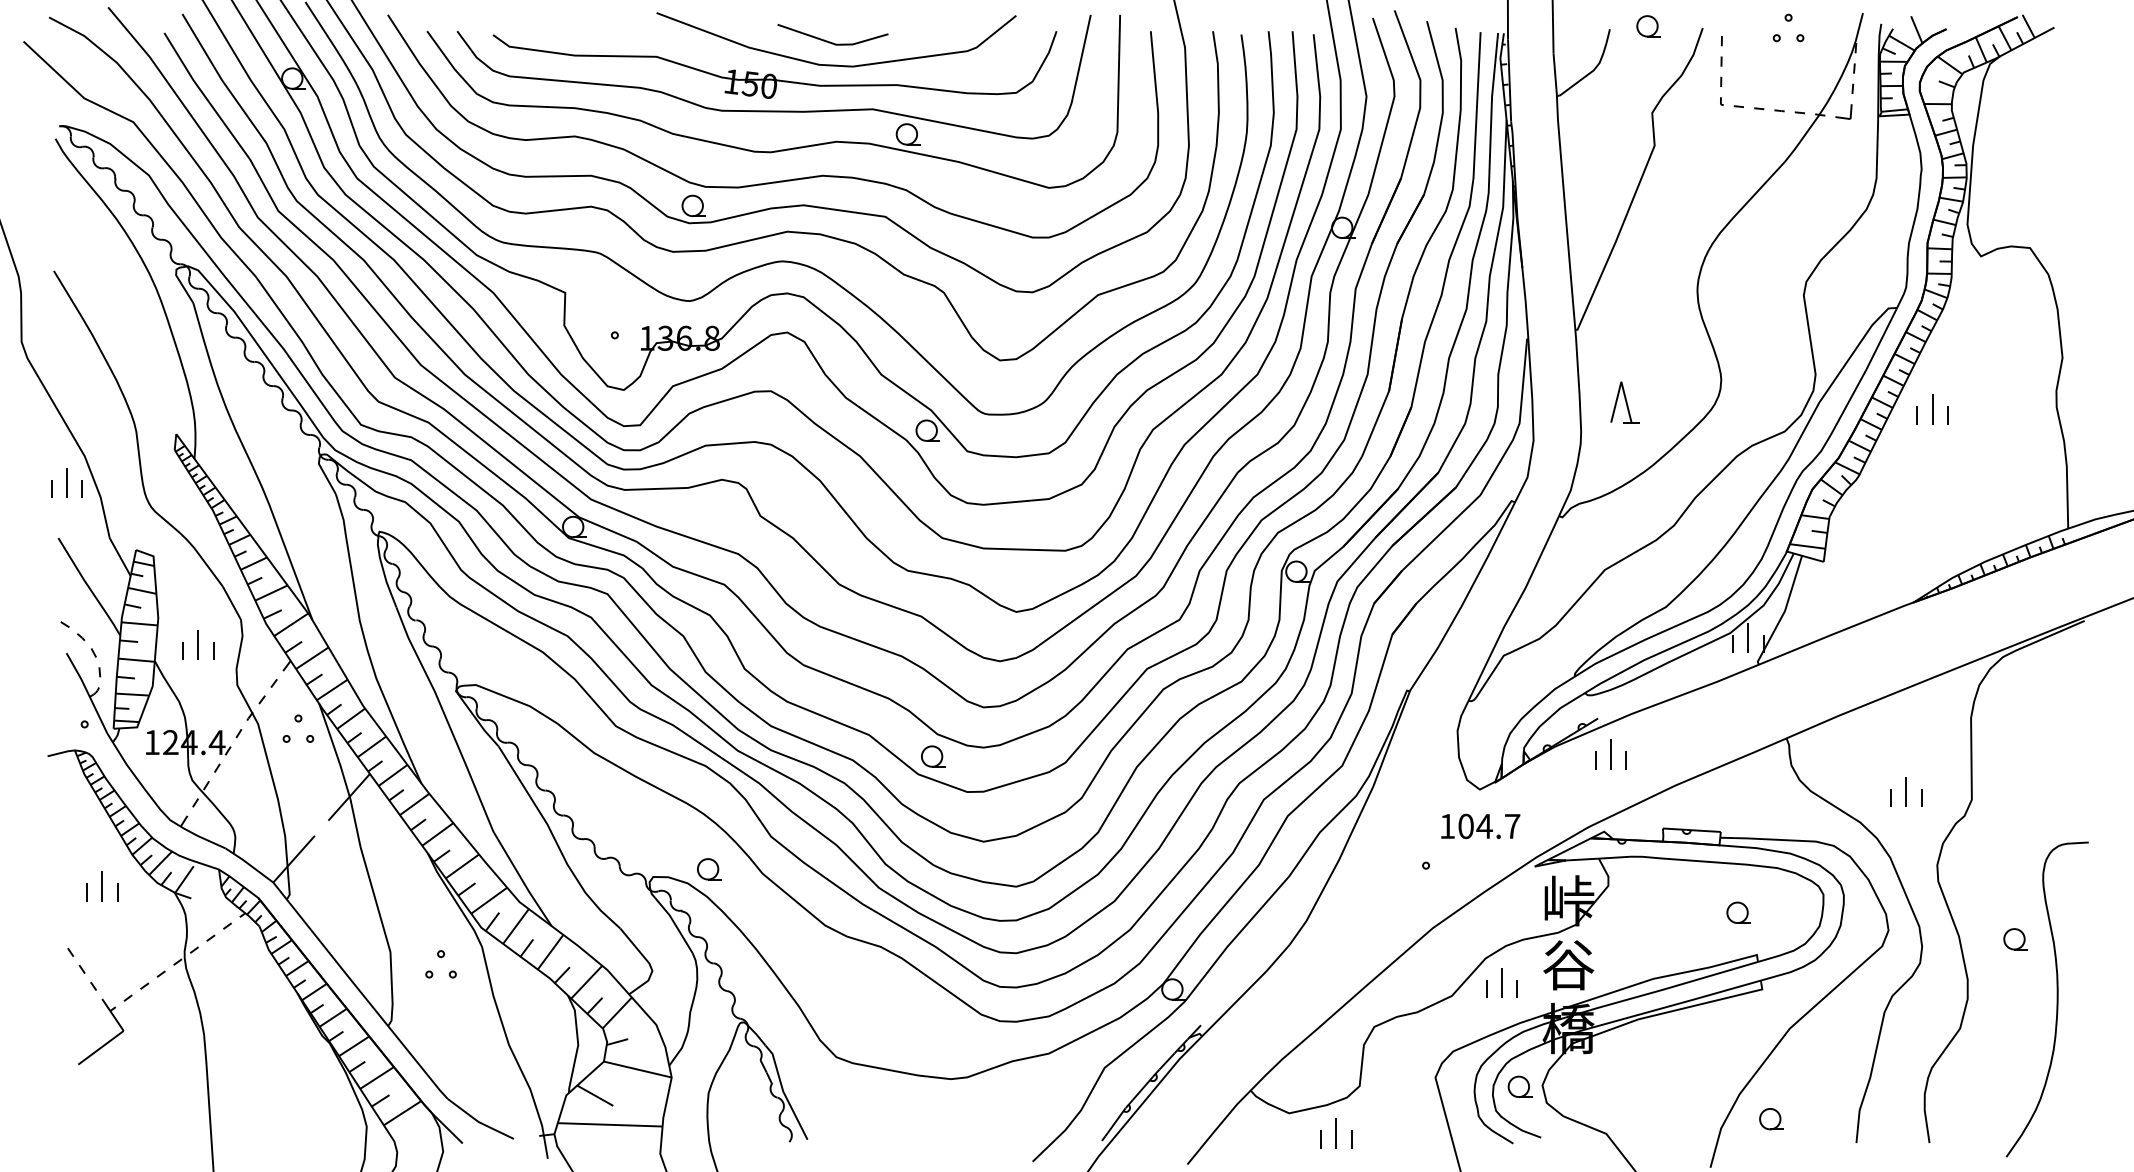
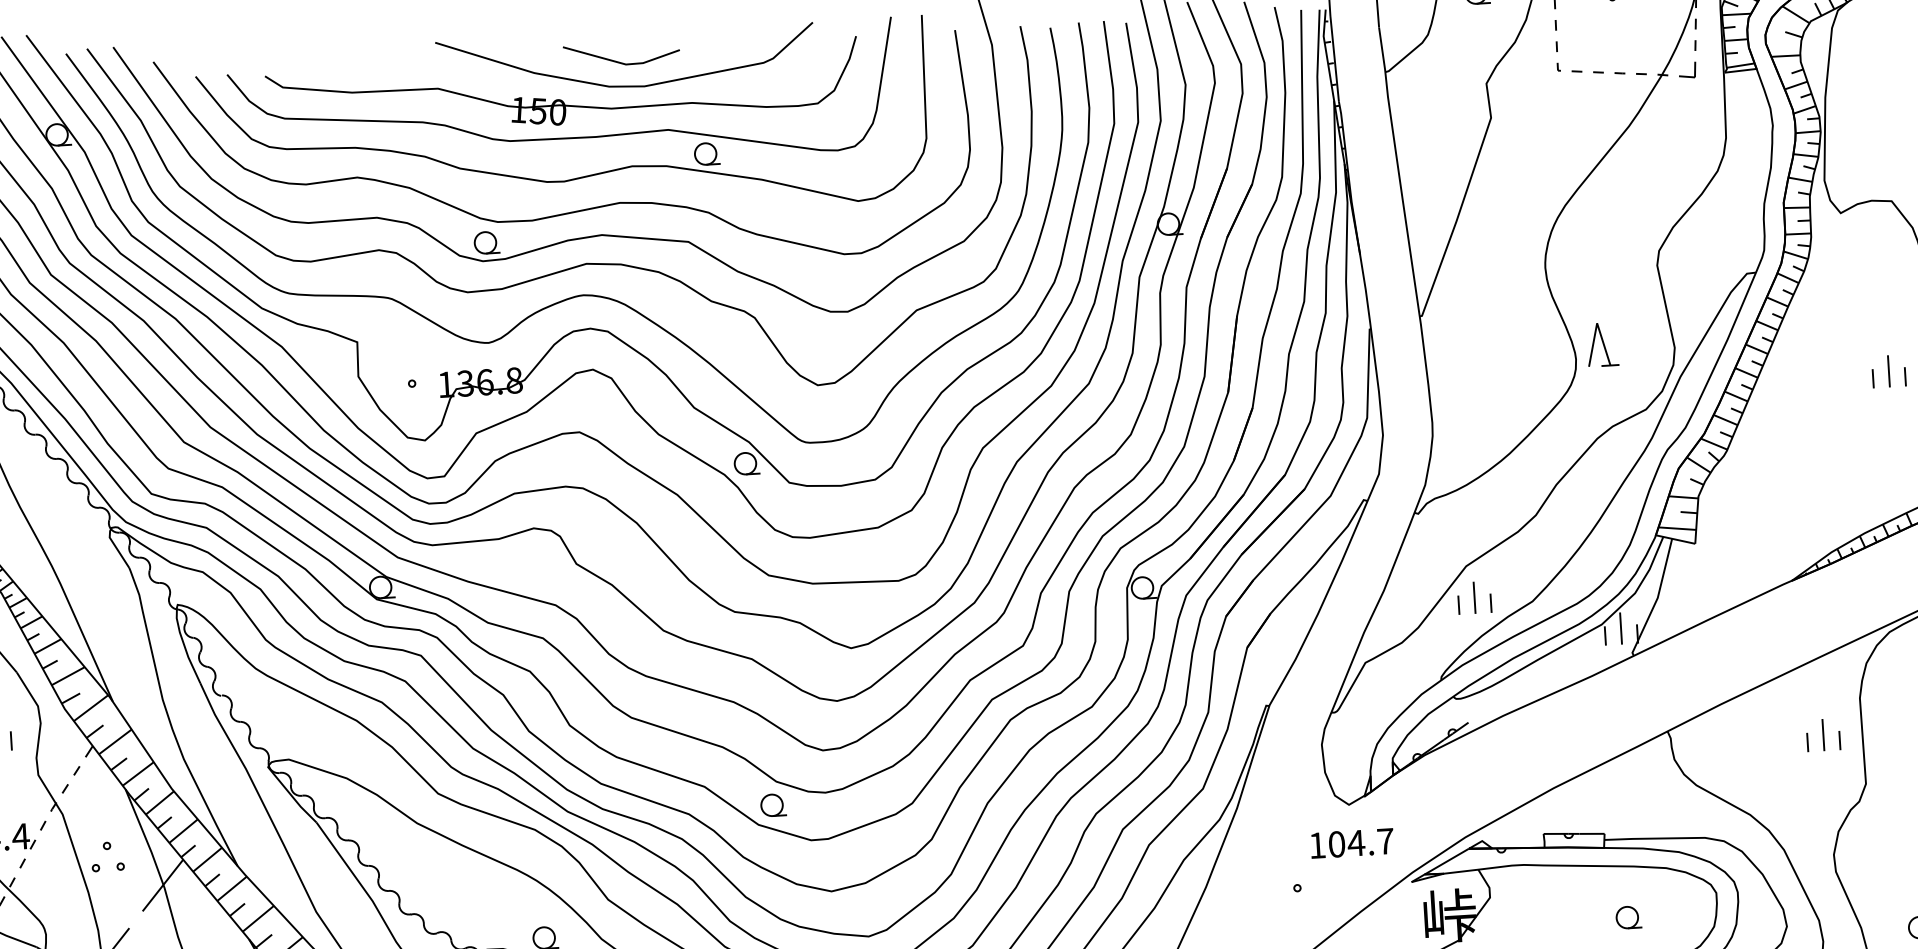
part: (1624, 402) -> (1601, 344), moved
part: (1932, 409) -> (1888, 371), moved
part: (298, 728) -> (107, 856), moved
part: (1610, 754) -> (1473, 598), moved
part: (1906, 791) -> (1823, 734), moved

